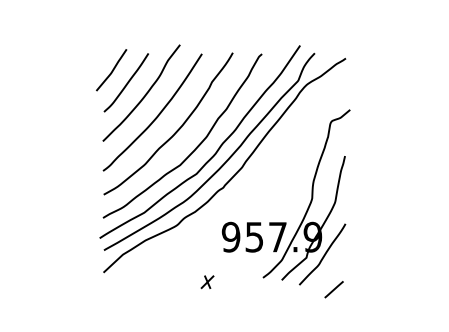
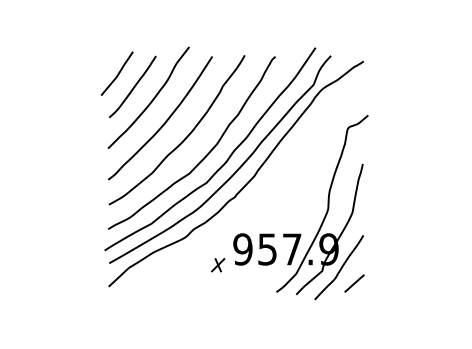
part: (207, 282) -> (218, 265), moved
line: (333, 289) -> (353, 283), moved

